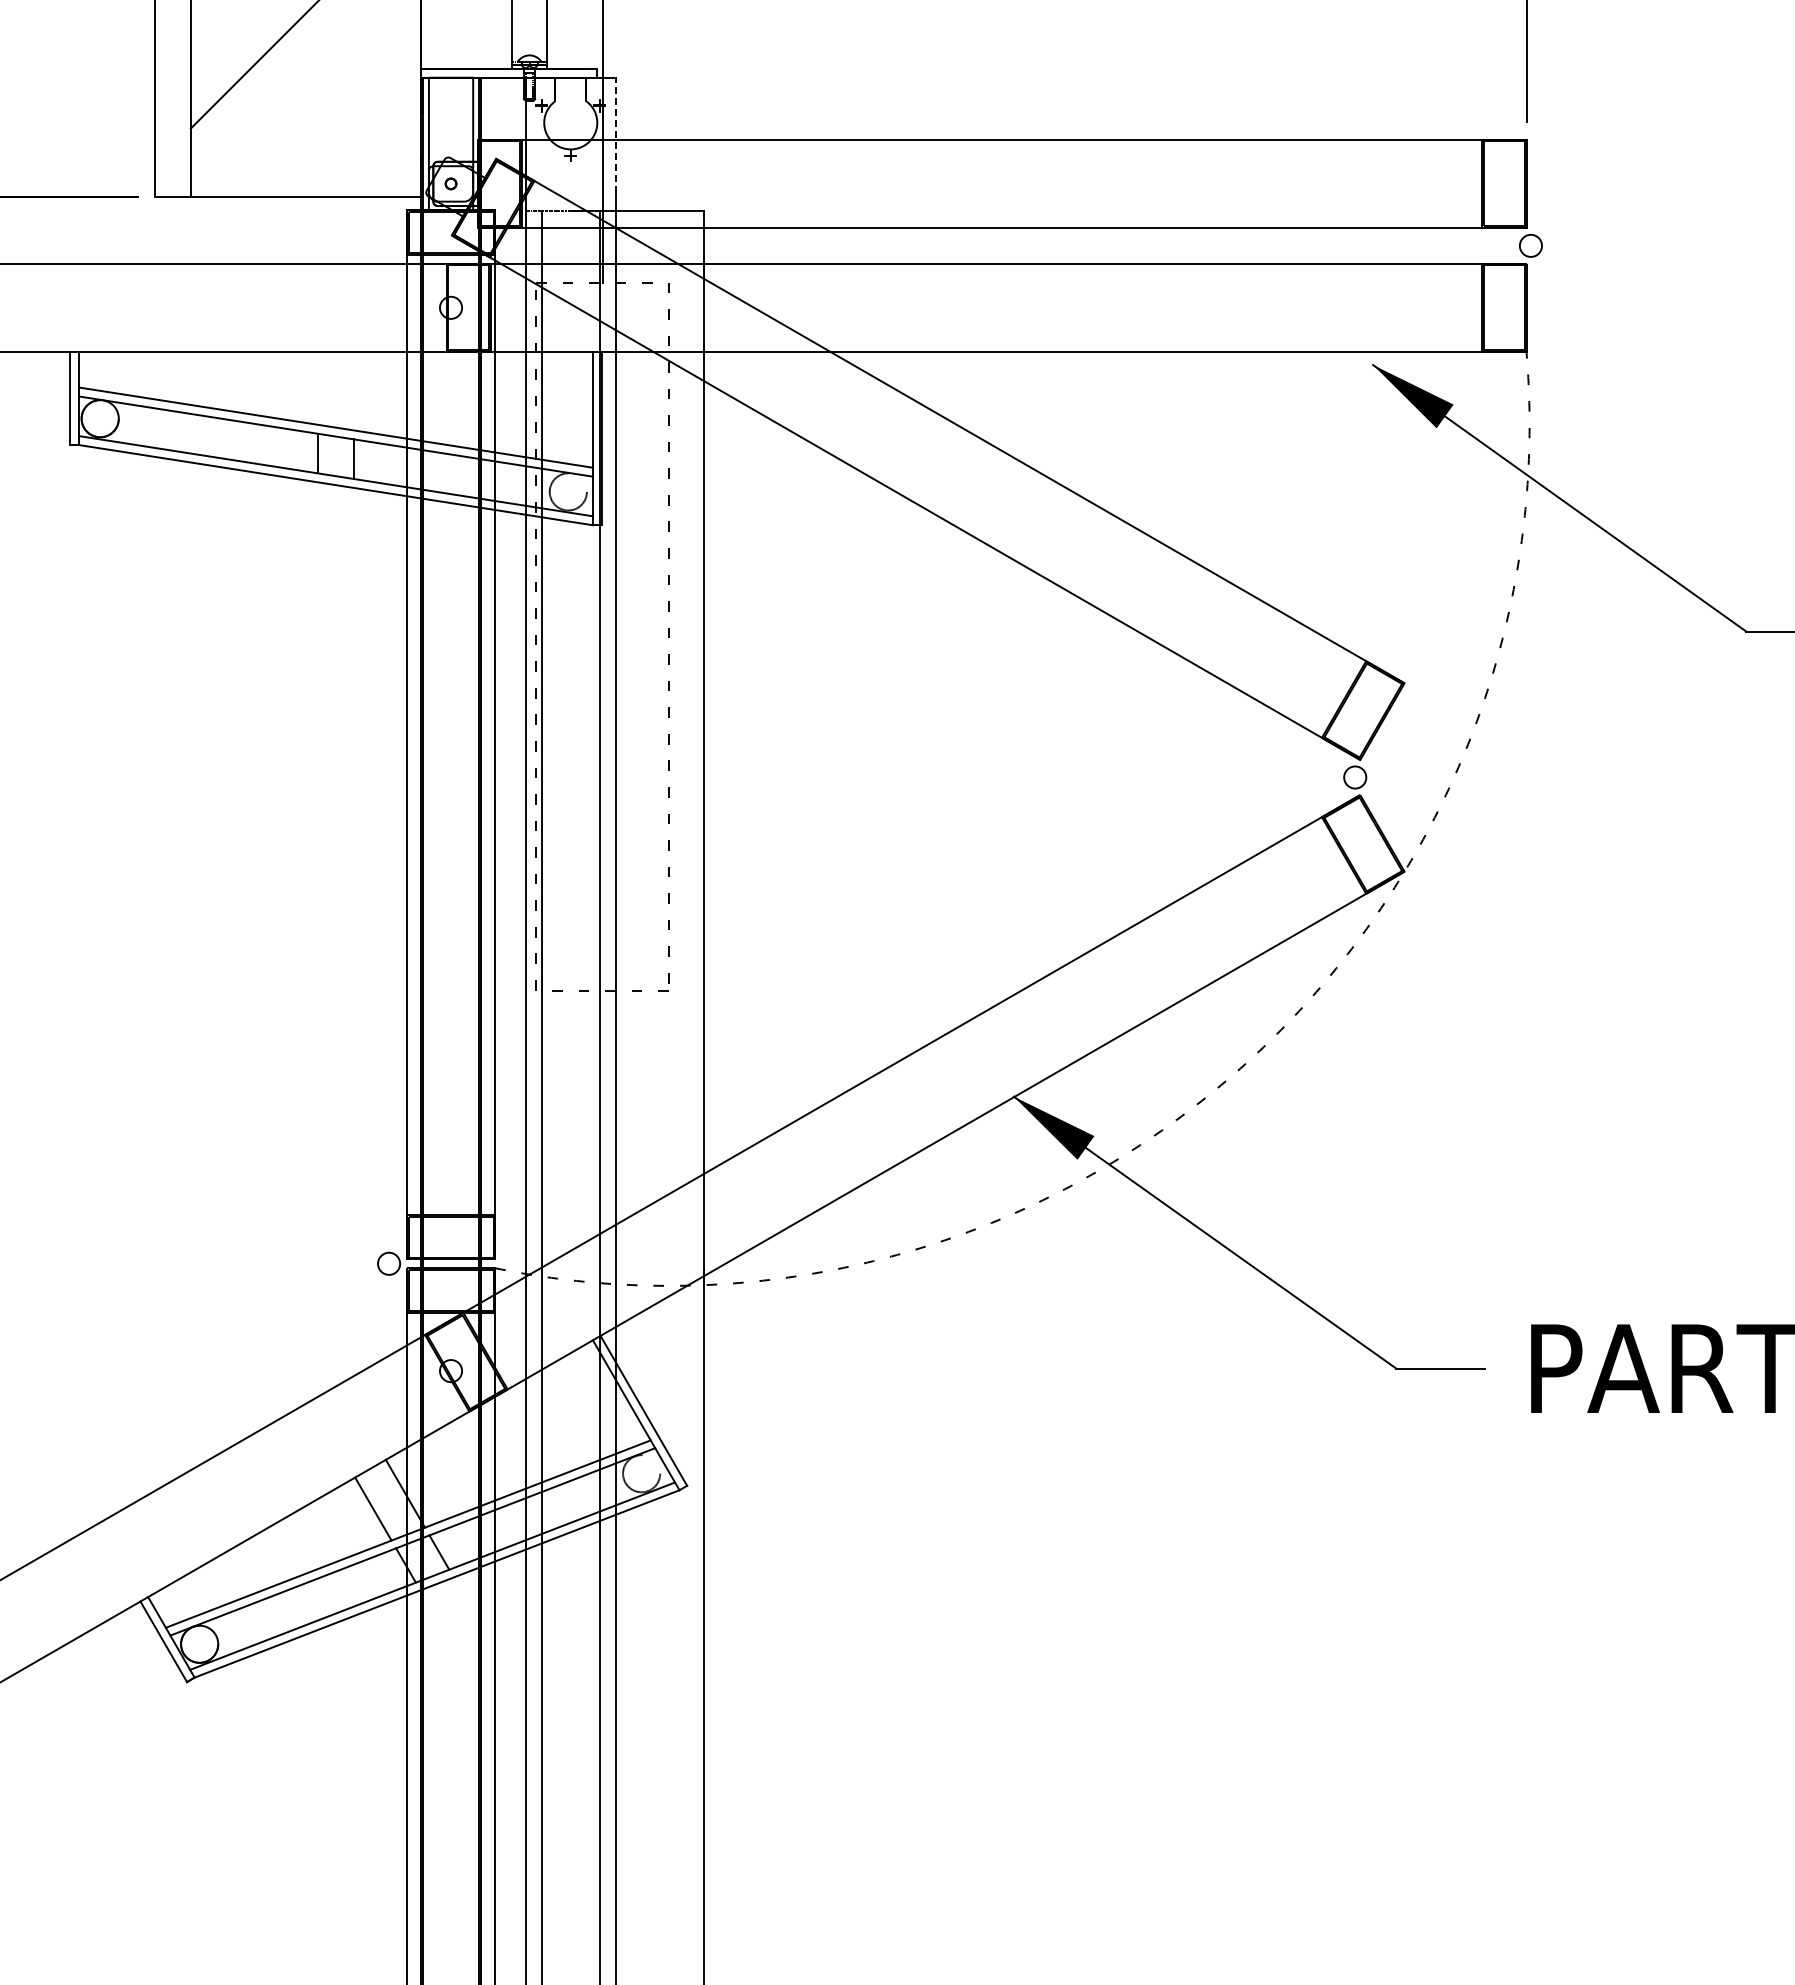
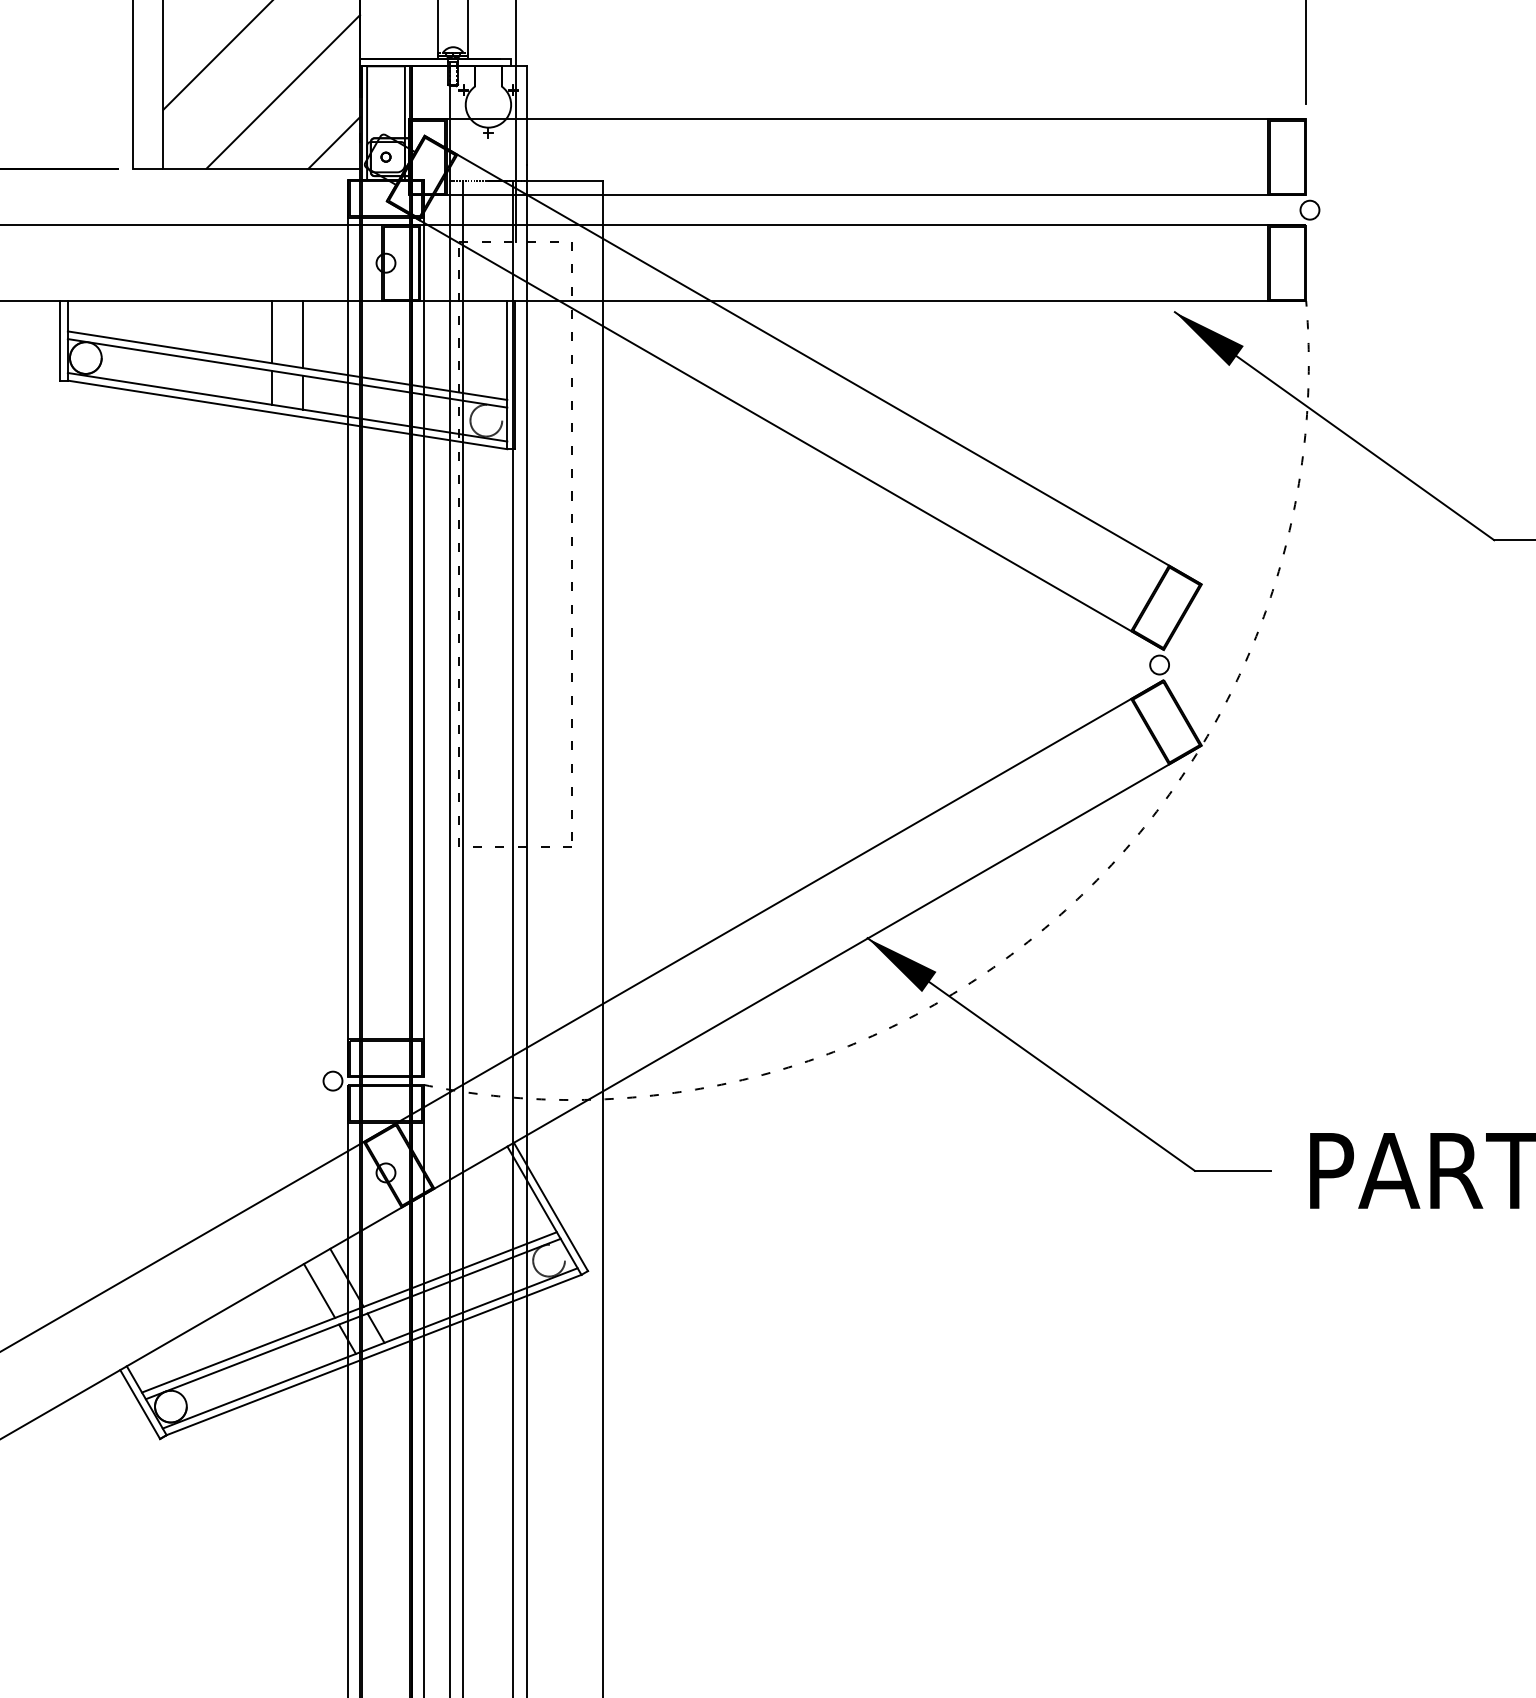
line: (330, 107) -> (282, 91), added
line: (615, 135) -> (526, 115), dashed -> solid
line: (390, 167) -> (334, 143), added
line: (318, 388) -> (272, 332), added
line: (353, 391) -> (302, 334), added

